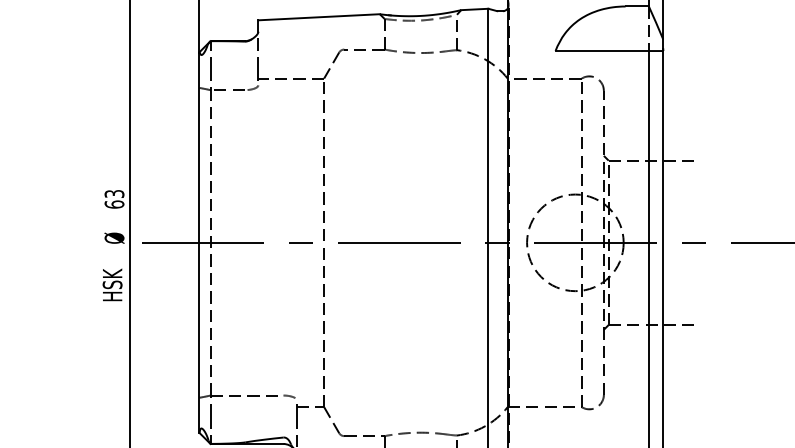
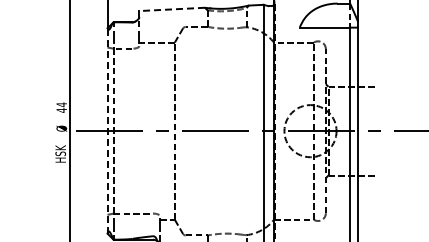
line: (319, 17) -> (172, 9), solid -> dashed
text: (114, 198) -> (61, 107), 63 -> 44
line: (199, 243) -> (107, 131), solid -> dashed

